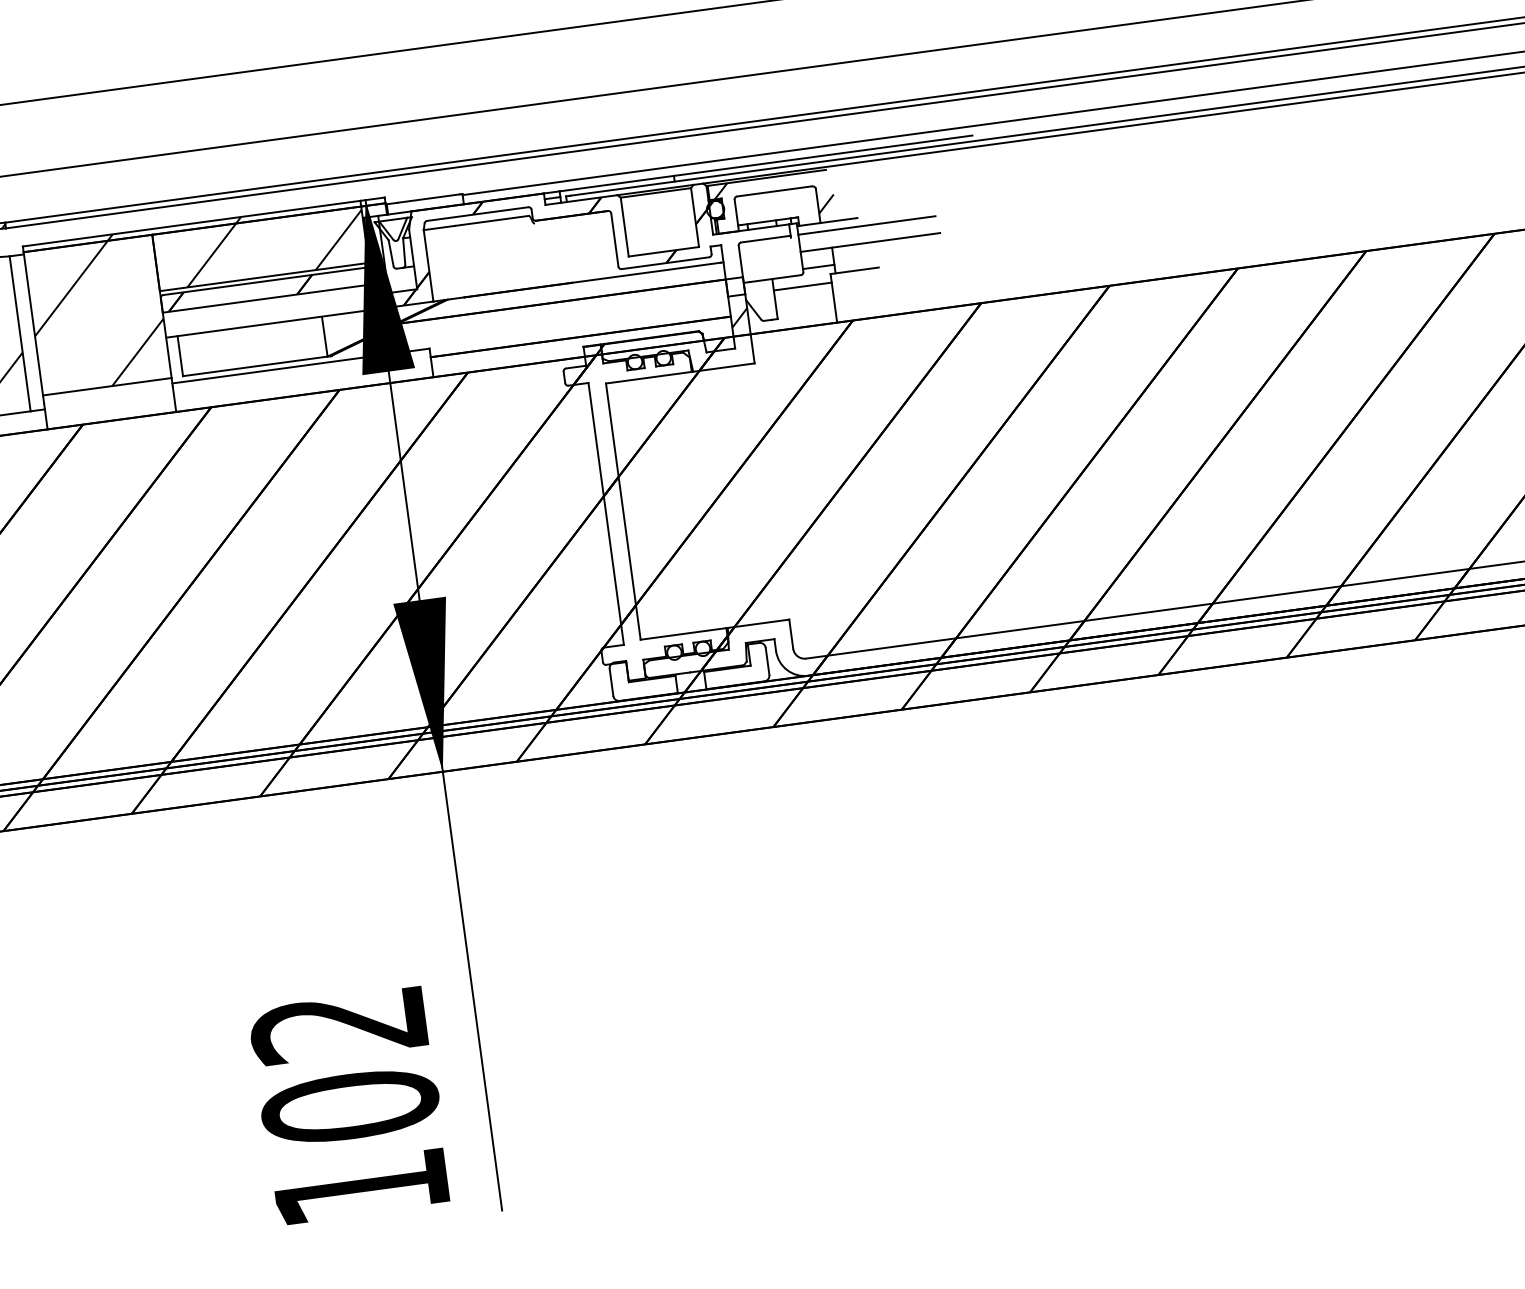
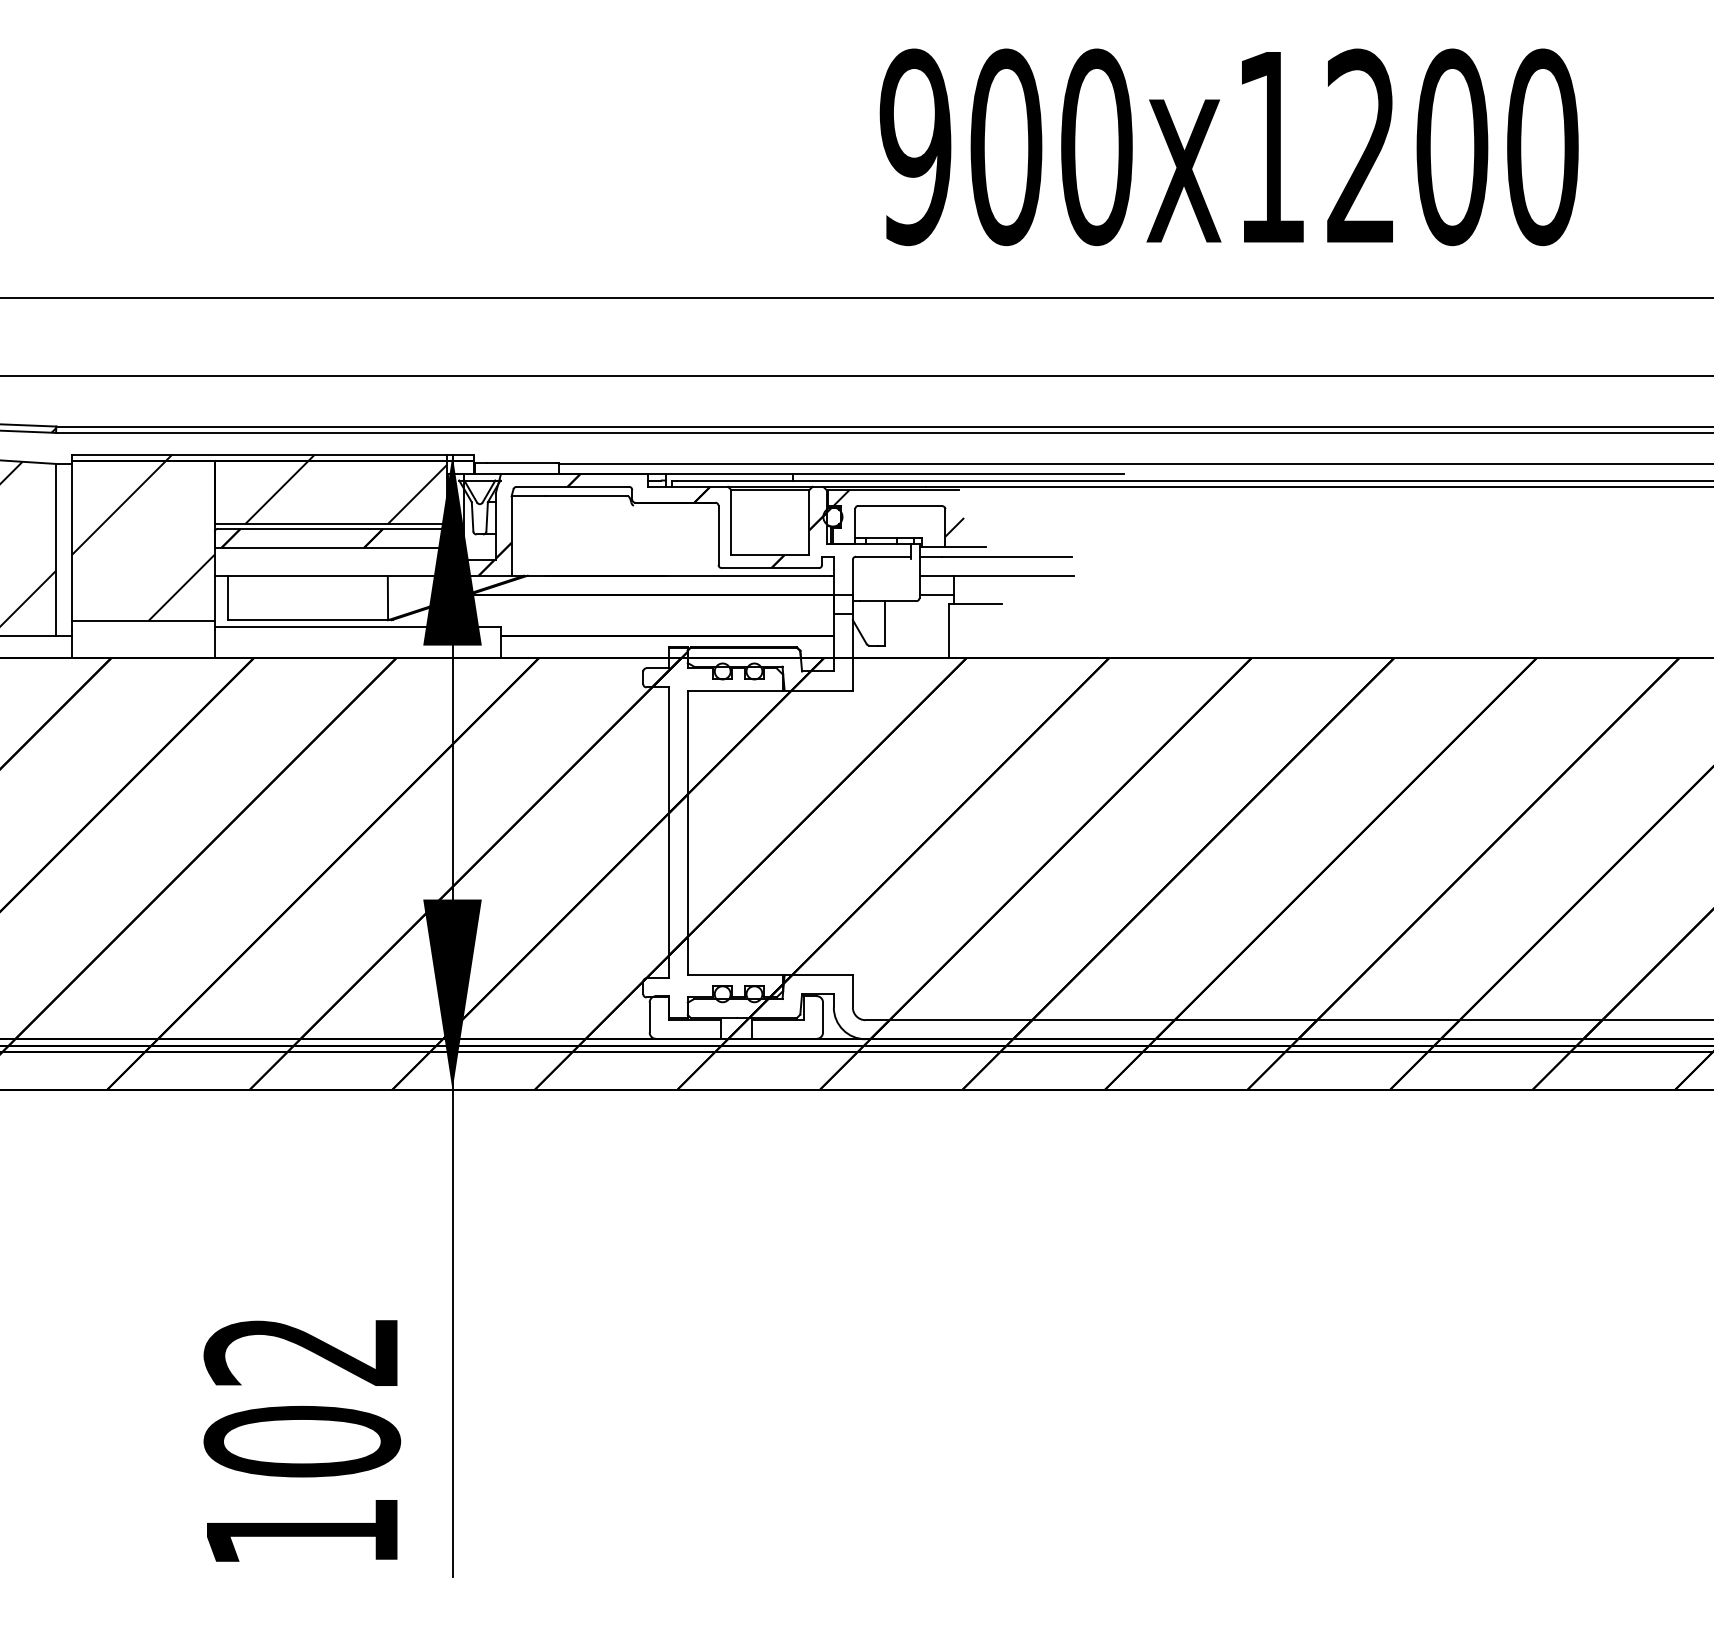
line: (802, 286) -> (916, 613), removed
hatch: (675, 345) -> (769, 659), removed

